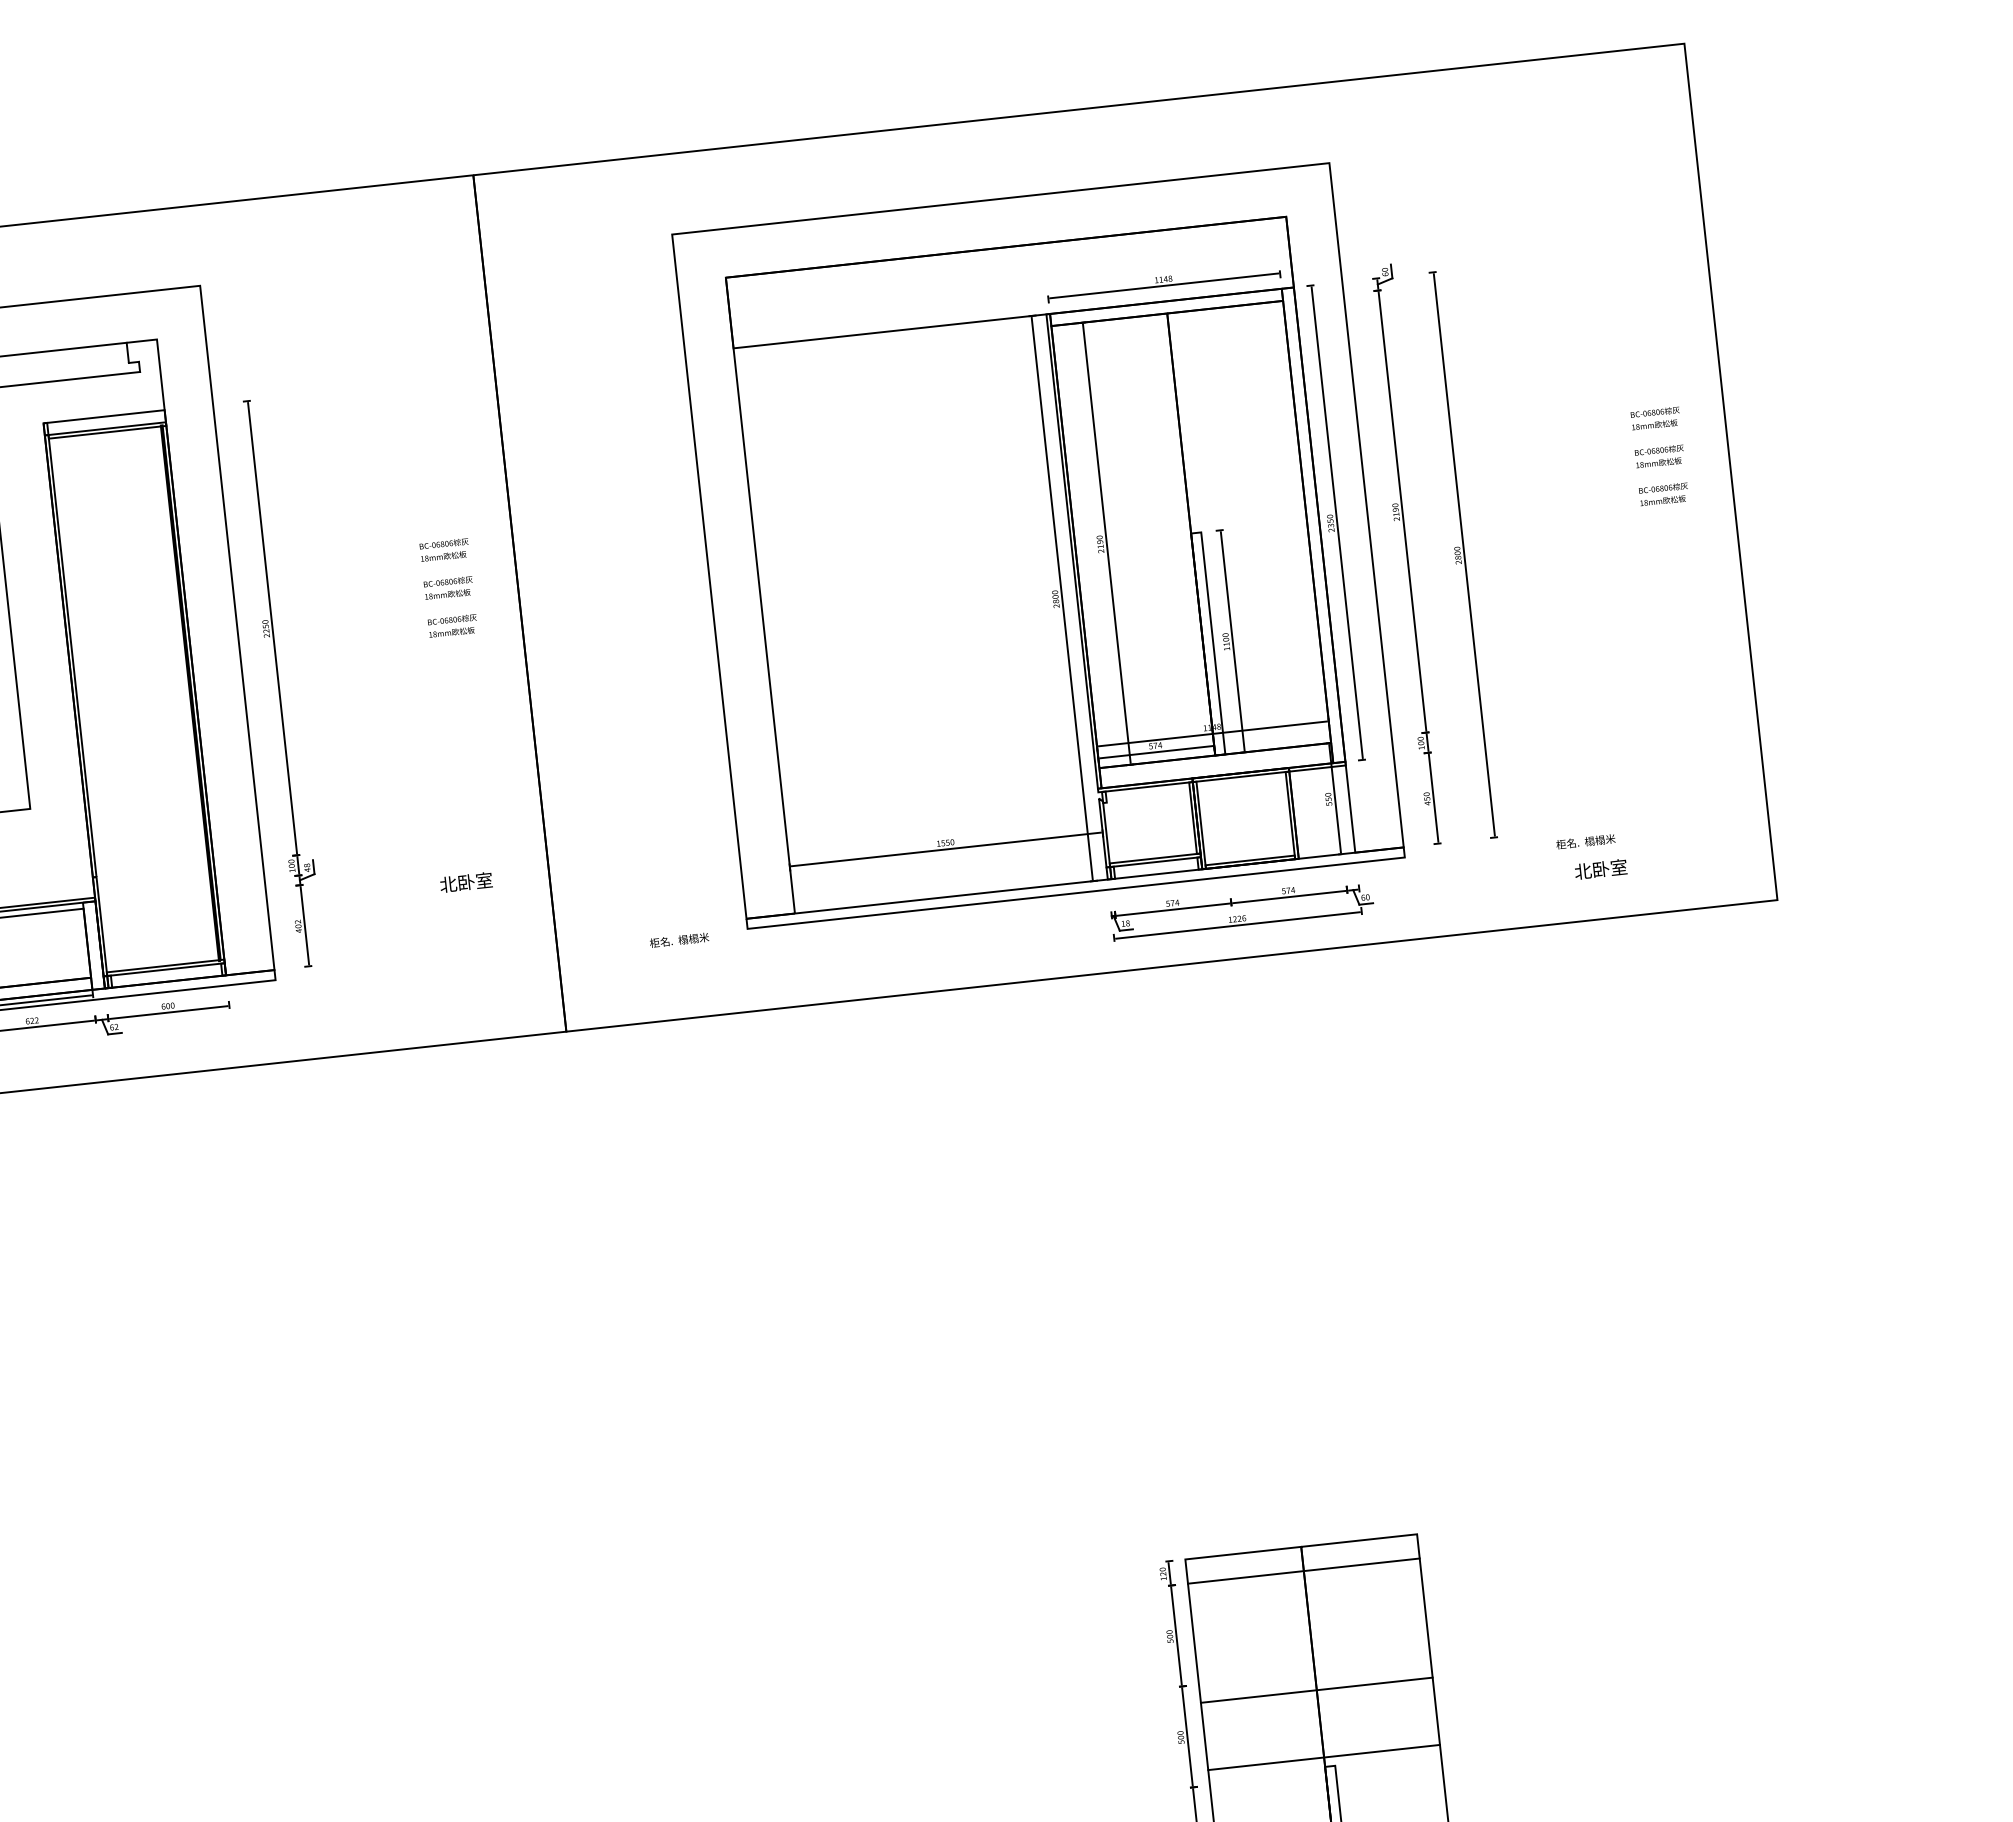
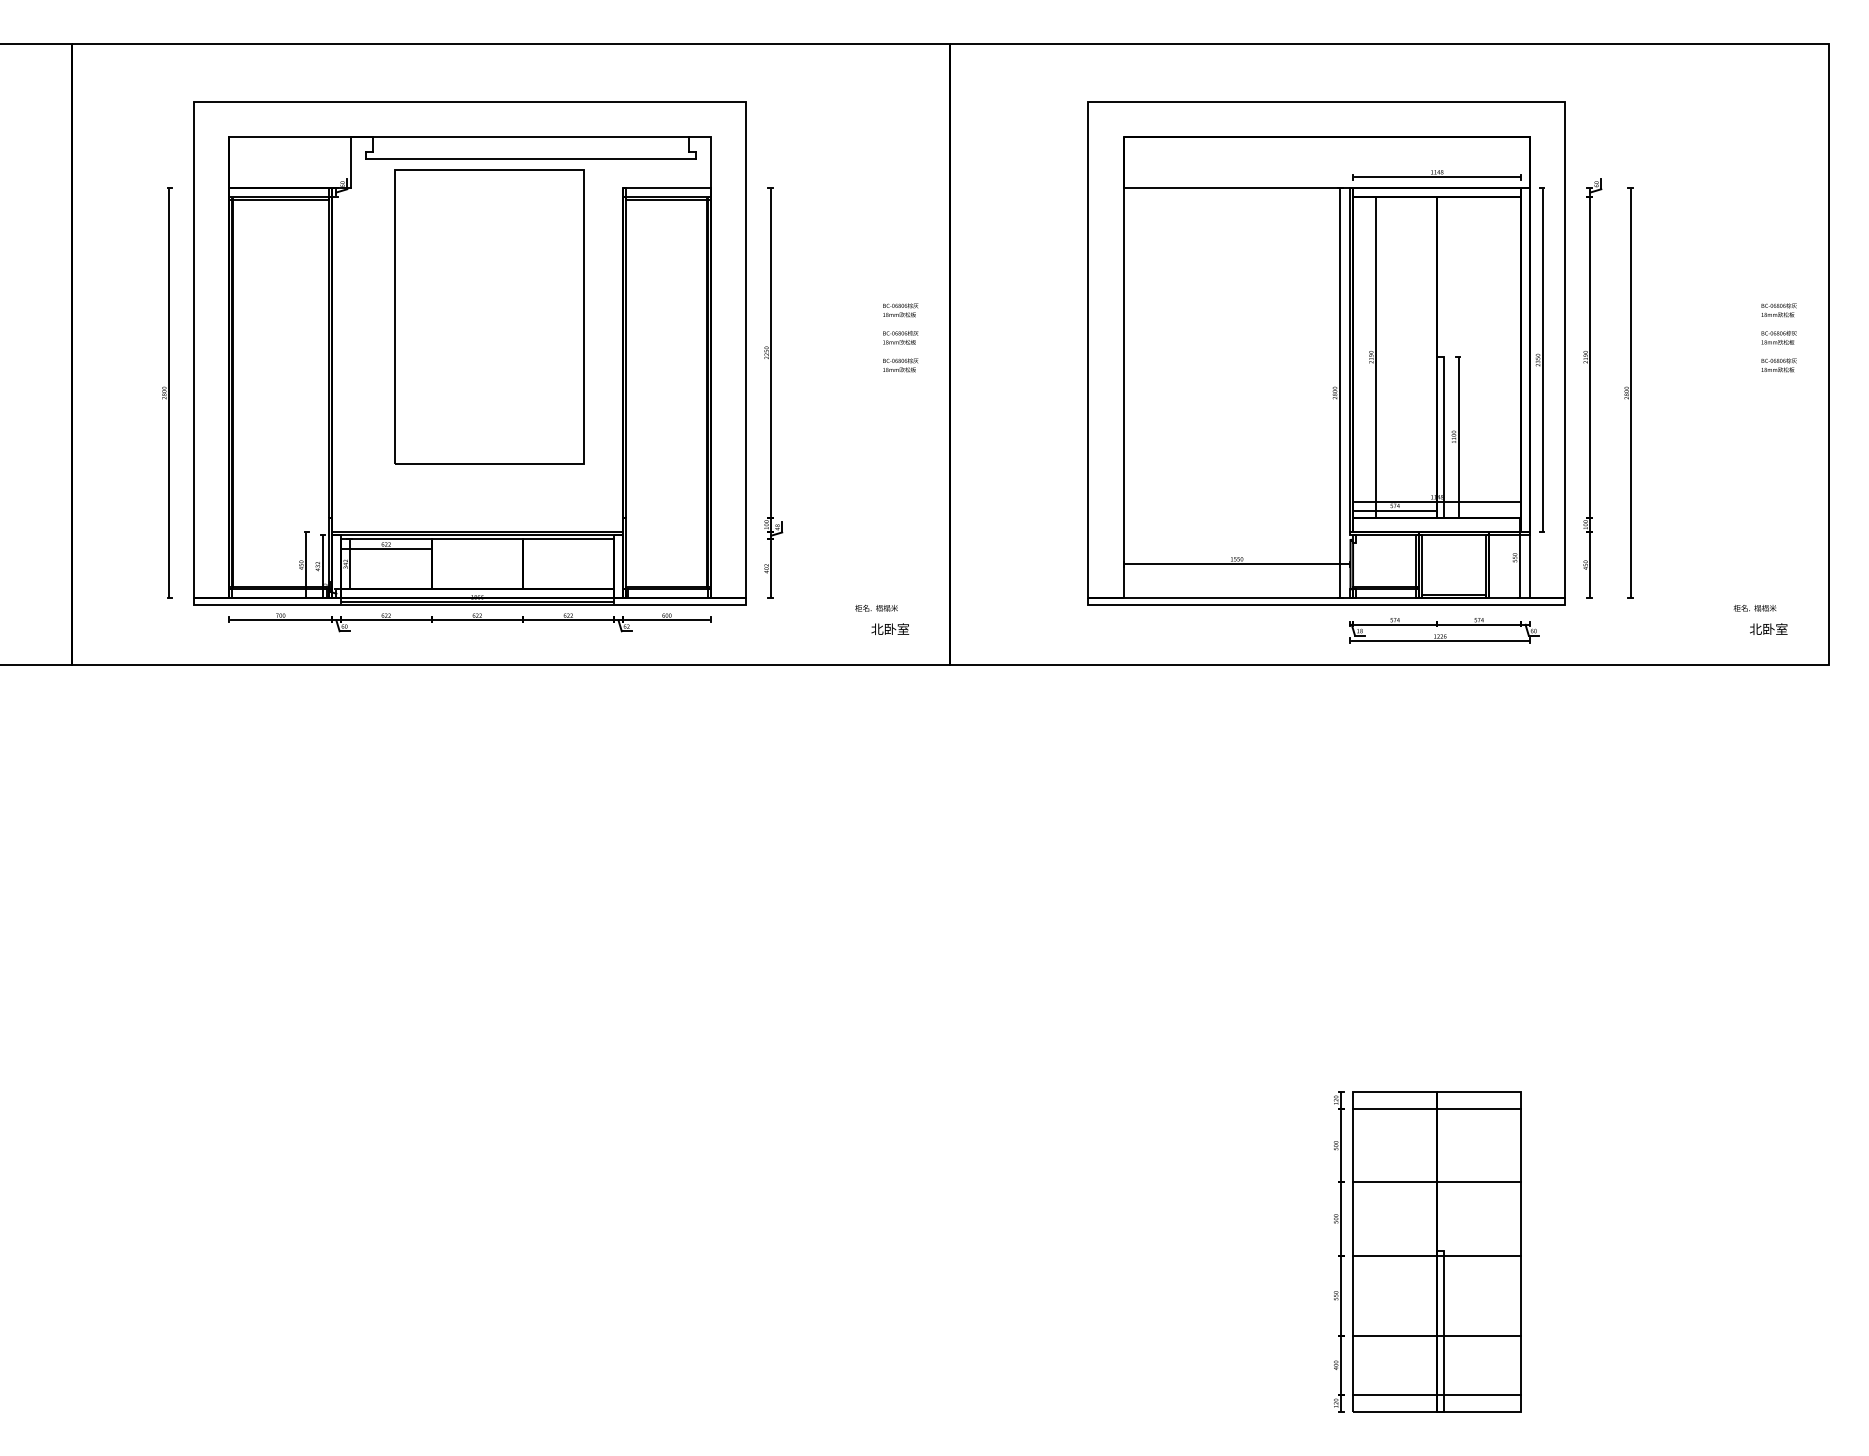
text: (1584, 840) -> (1754, 607), moved
text: (1600, 868) -> (1768, 628), moved
text: (466, 881) -> (890, 628), moved
text: (679, 939) -> (876, 607), moved
line: (1317, 1690) -> (1437, 1255), moved
line: (1324, 1757) -> (1437, 1182), moved

